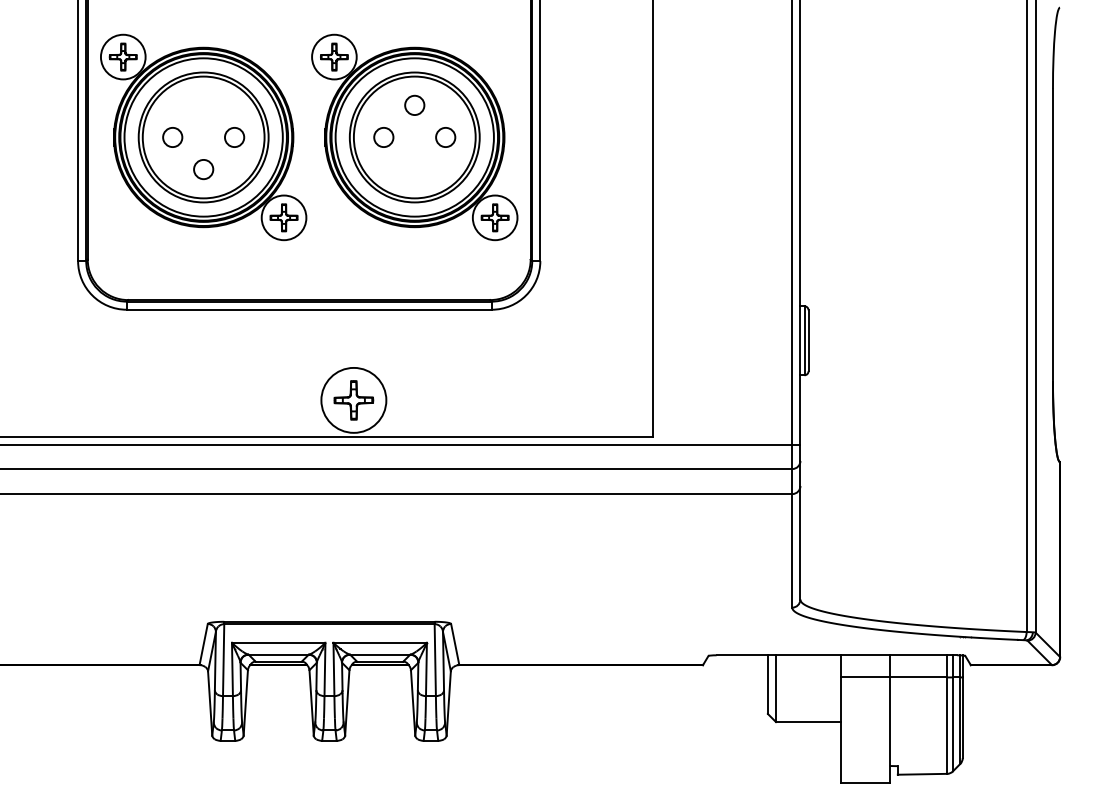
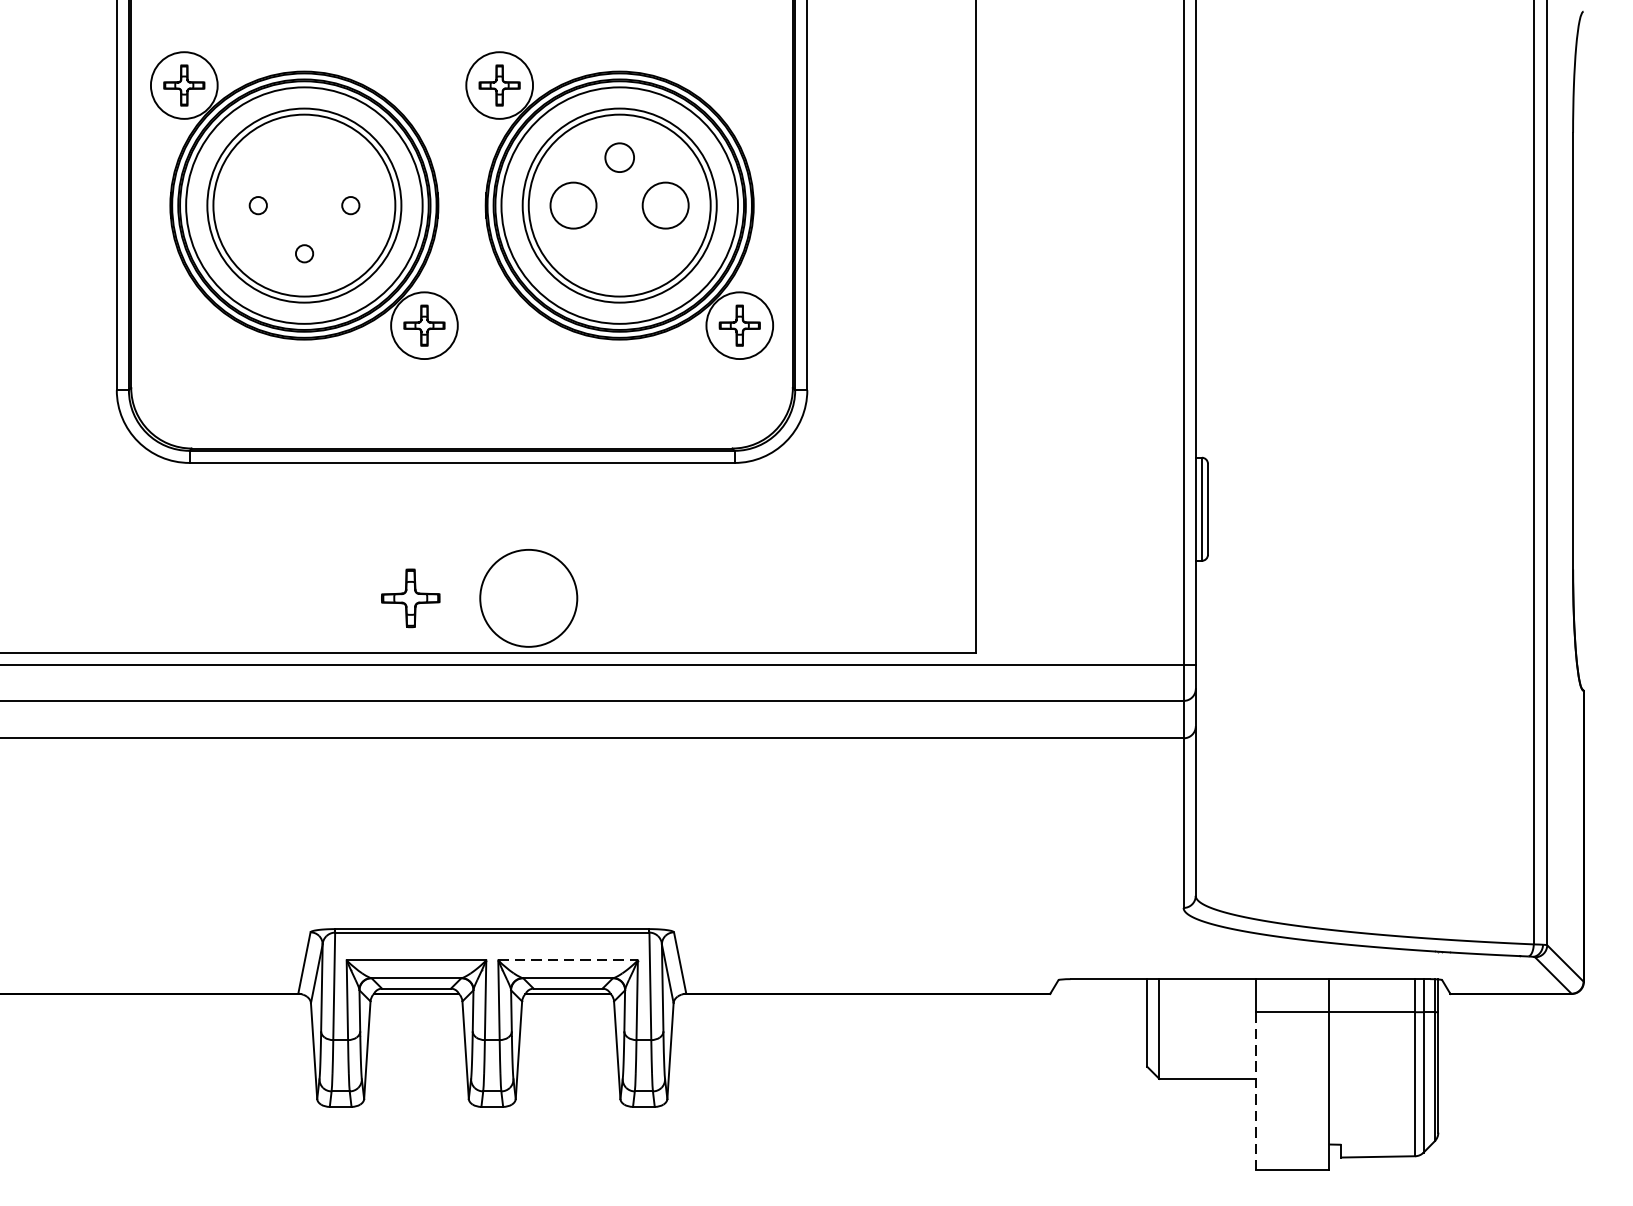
circle: (172, 137) -> (257, 205), size x0.6
circle: (234, 137) -> (350, 205), size x0.6
circle: (383, 137) -> (573, 205), size x1.6
circle: (445, 137) -> (665, 205), size x1.6
circle: (203, 169) -> (304, 253), size x0.6
part: (353, 400) -> (410, 598), moved
line: (380, 642) -> (568, 960), solid -> dashed
line: (840, 730) -> (1255, 1091), solid -> dashed

